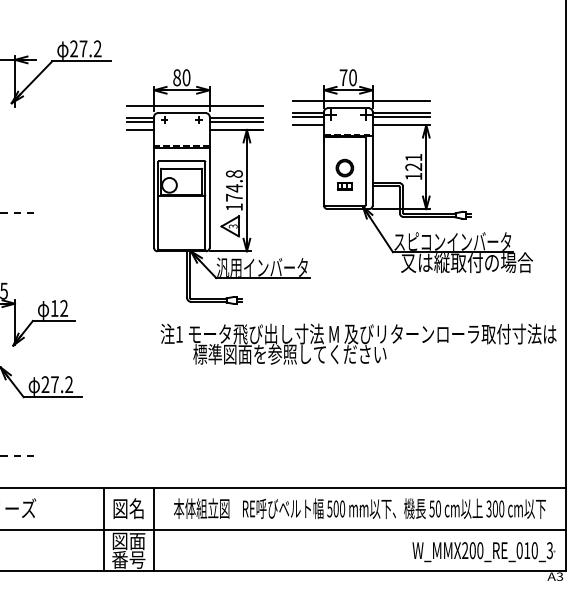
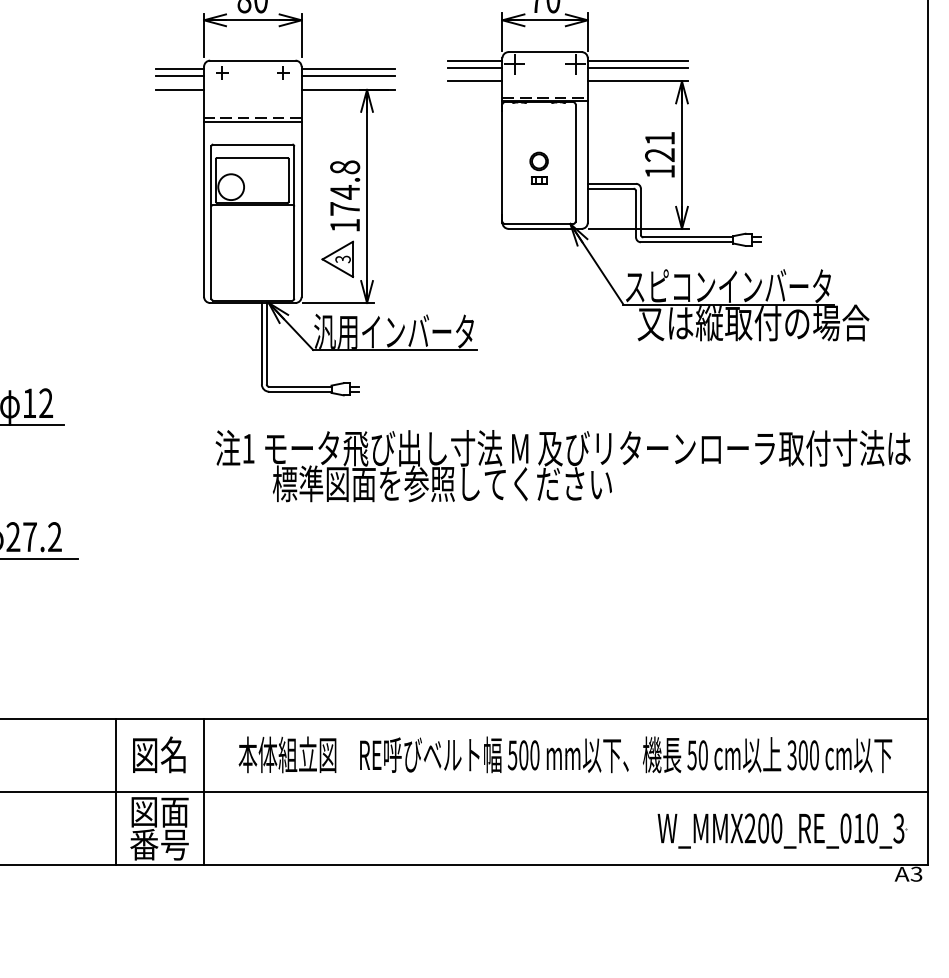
line: (361, 101) -> (568, 39), removed
line: (194, 106) -> (275, 48), removed
part: (344, 174) -> (538, 168), size x0.6

